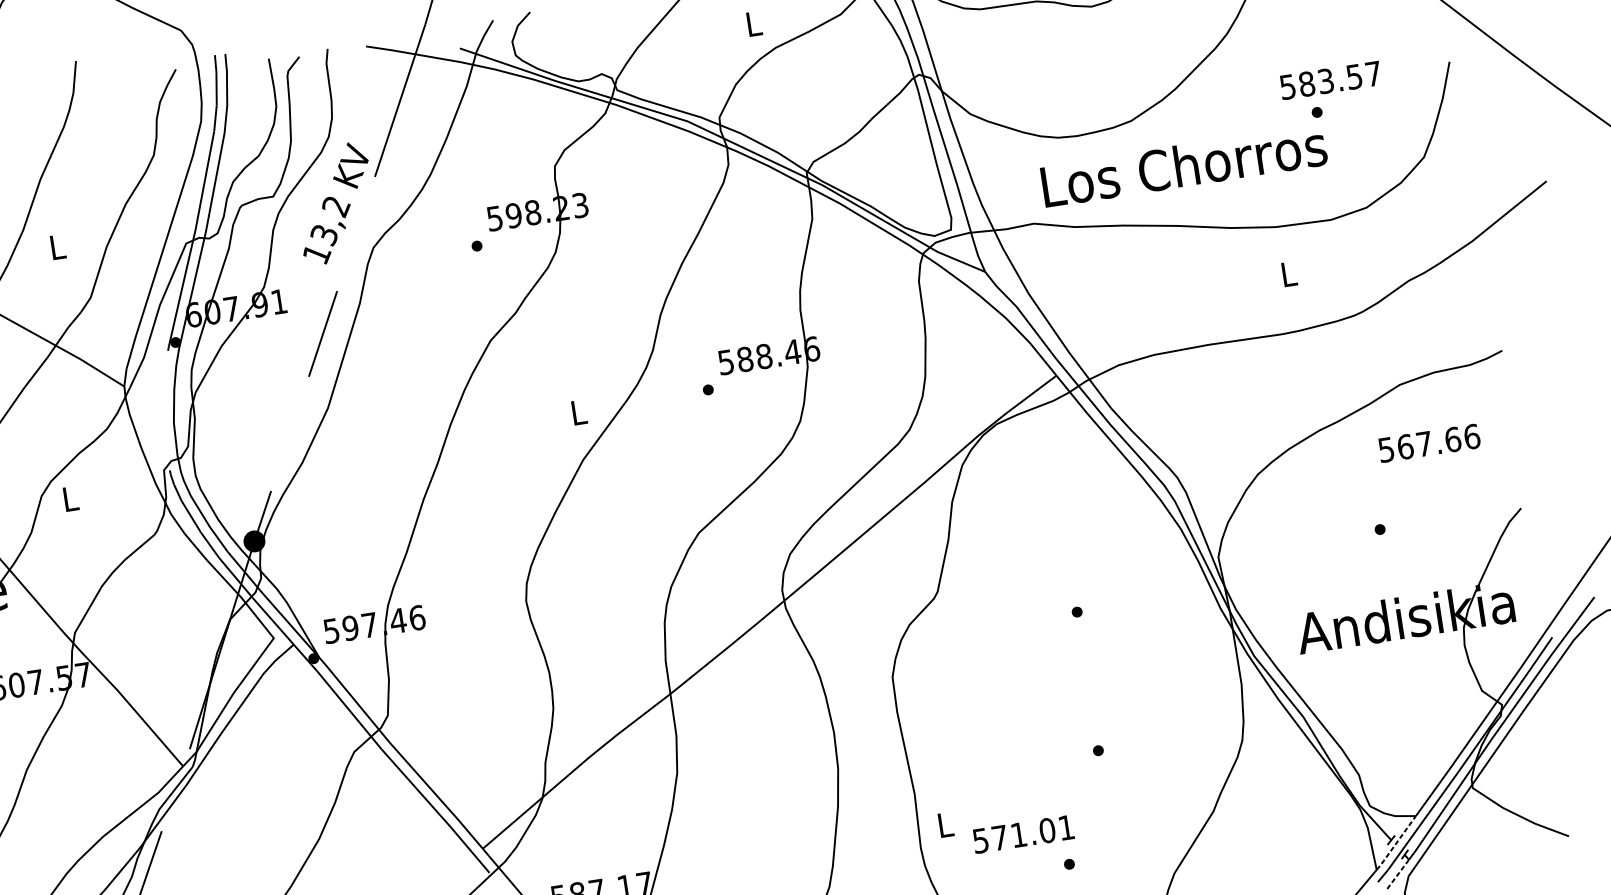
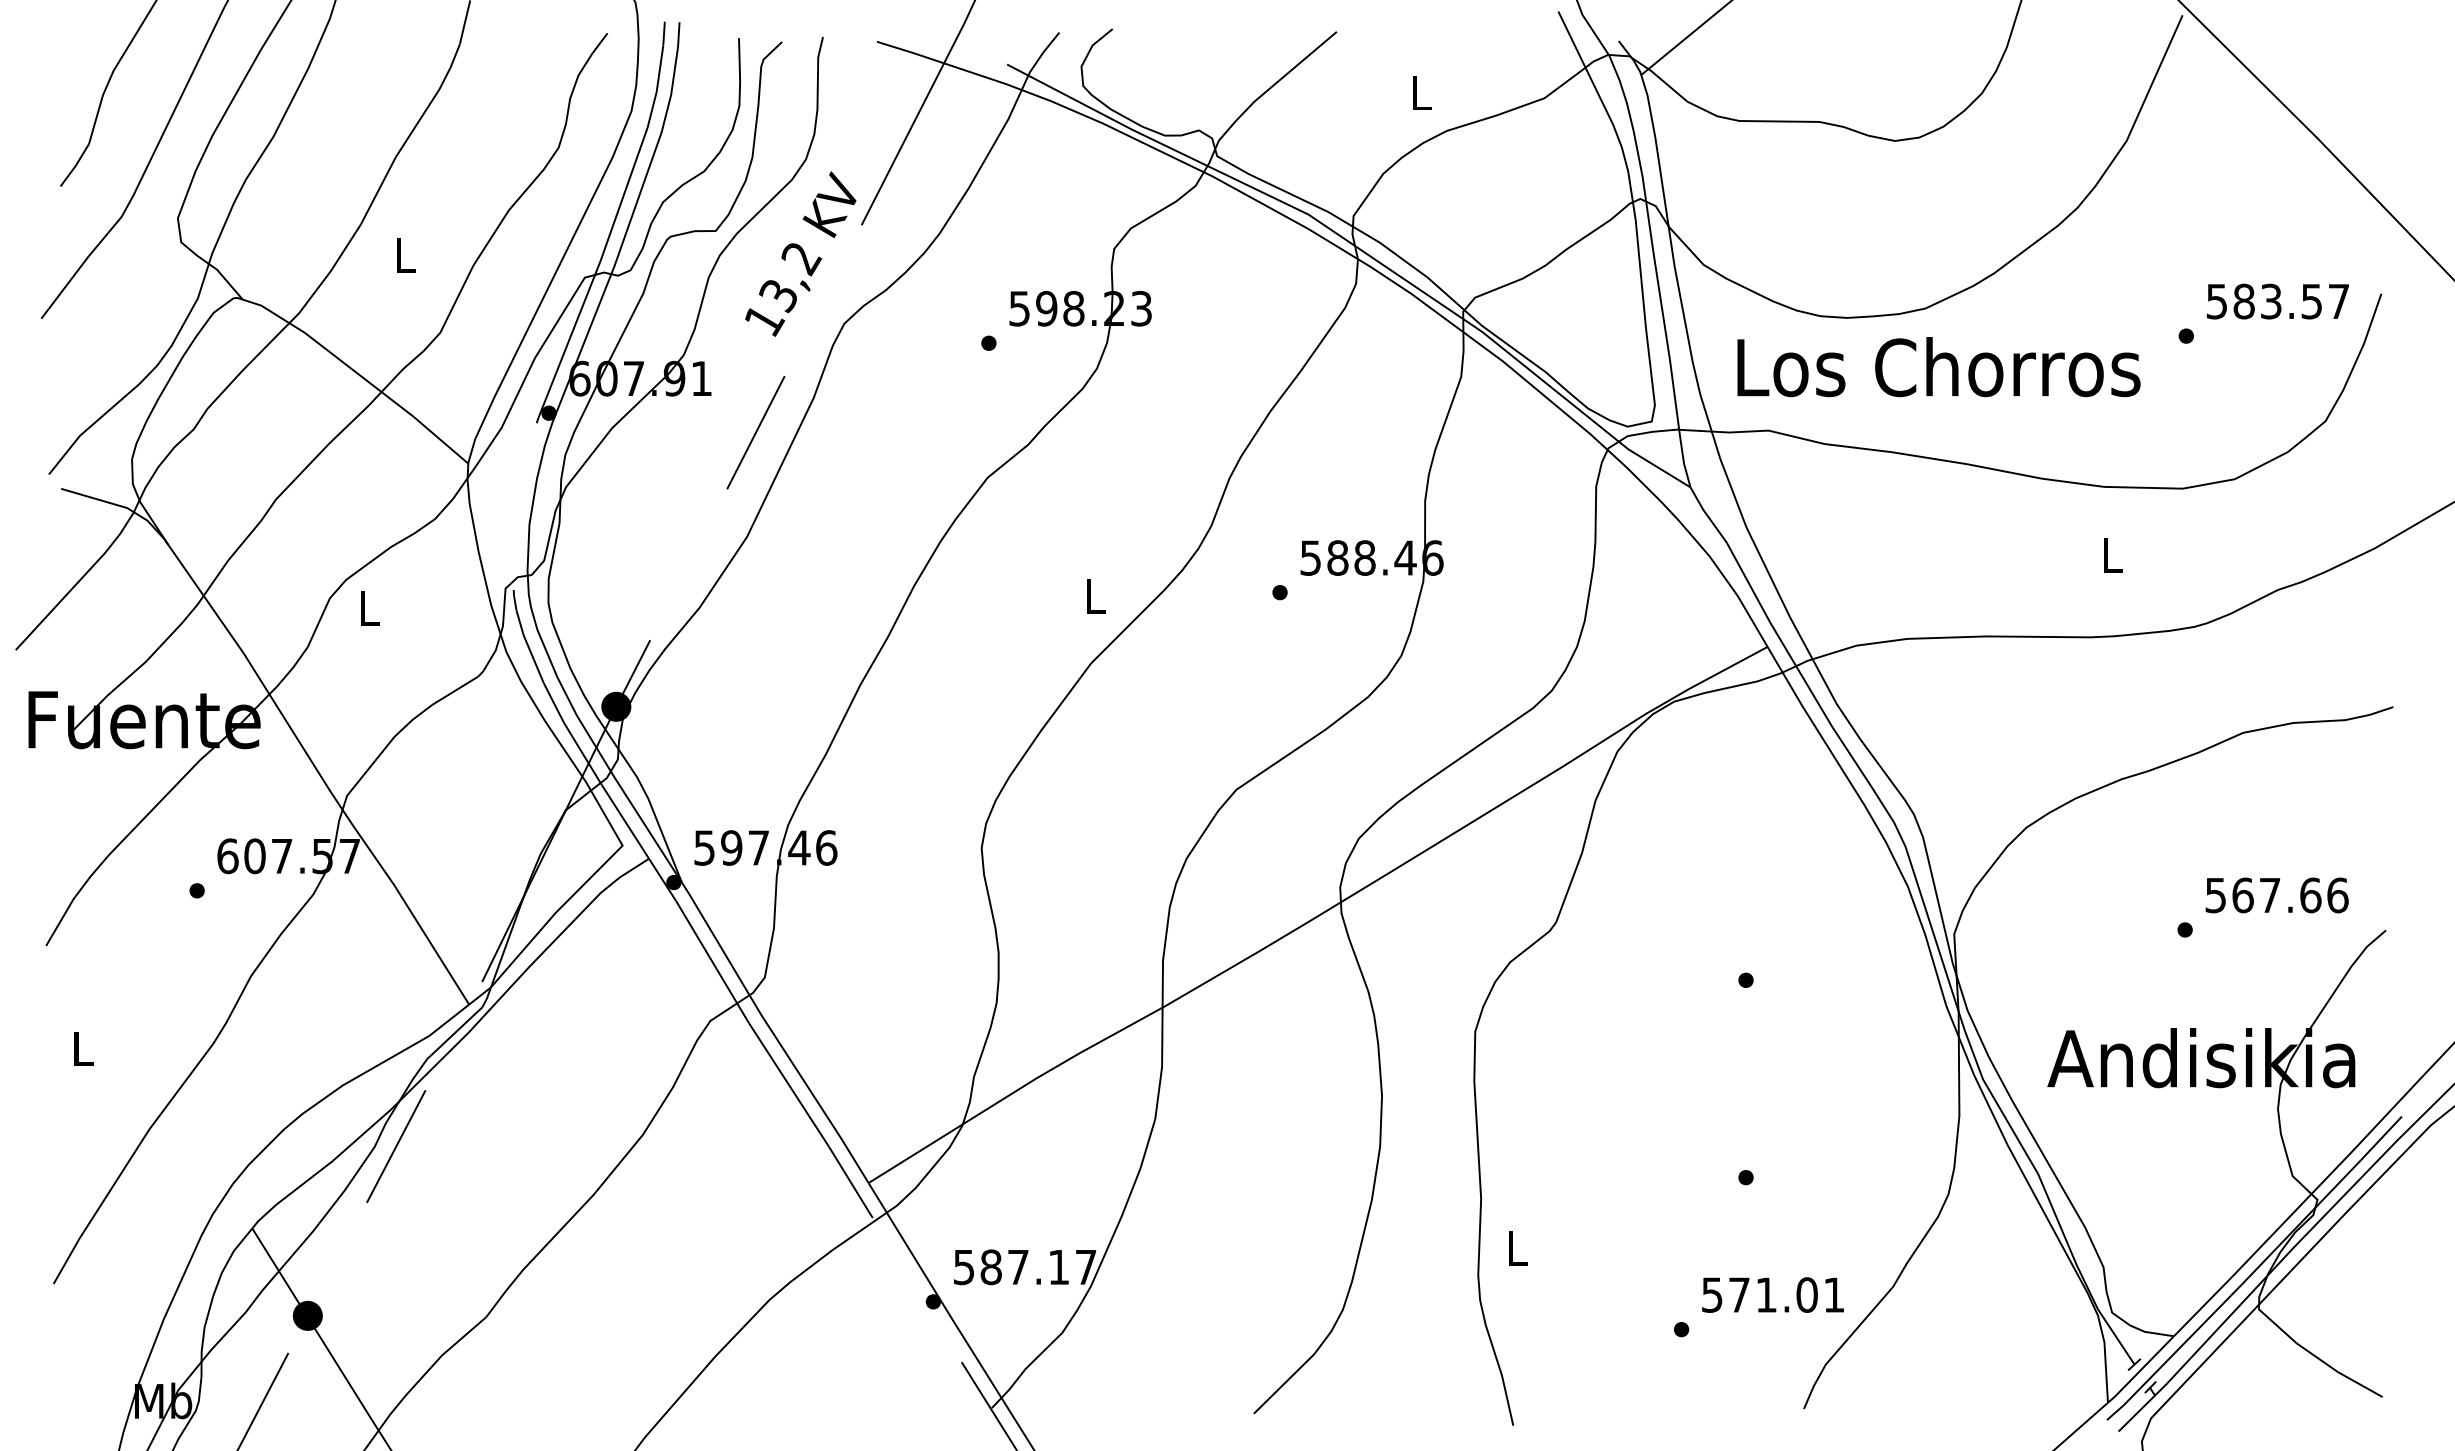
text: (1330, 80) -> (2277, 301), moved
text: (1183, 166) -> (1938, 367), moved
text: (1429, 443) -> (2276, 895), moved
text: (1023, 833) -> (1772, 1294), moved
line: (1396, 843) -> (2140, 1370), dashed -> solid
line: (1397, 874) -> (2136, 1413), dashed -> solid

